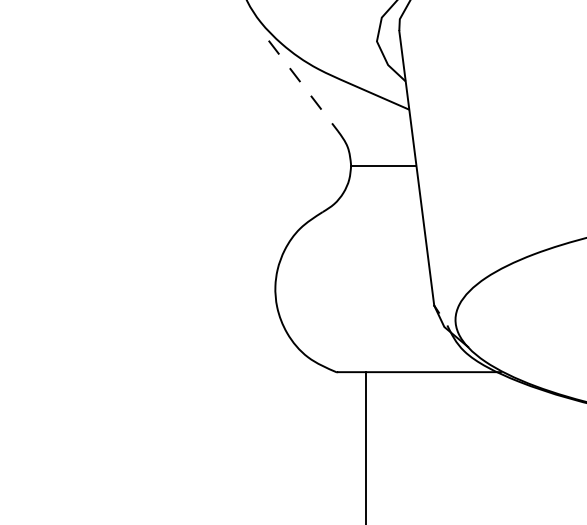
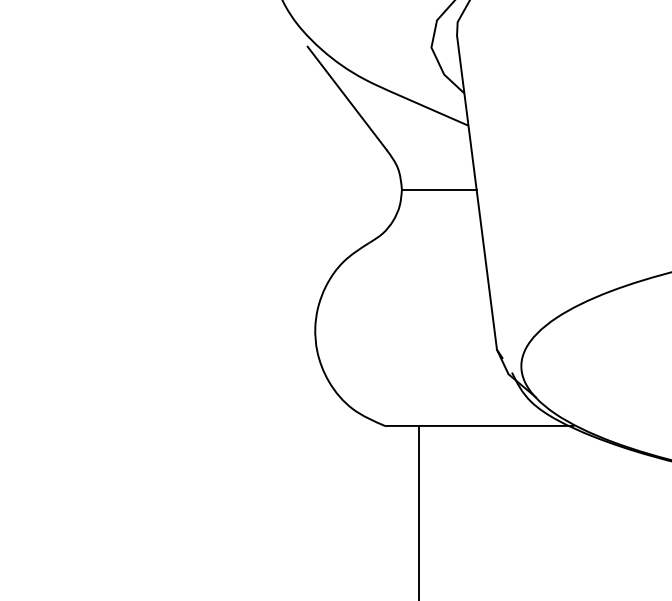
line: (303, 85) -> (347, 98), dashed -> solid

